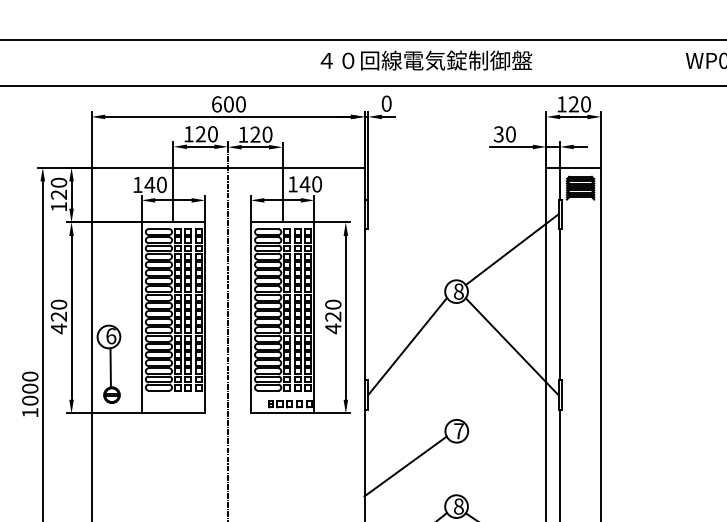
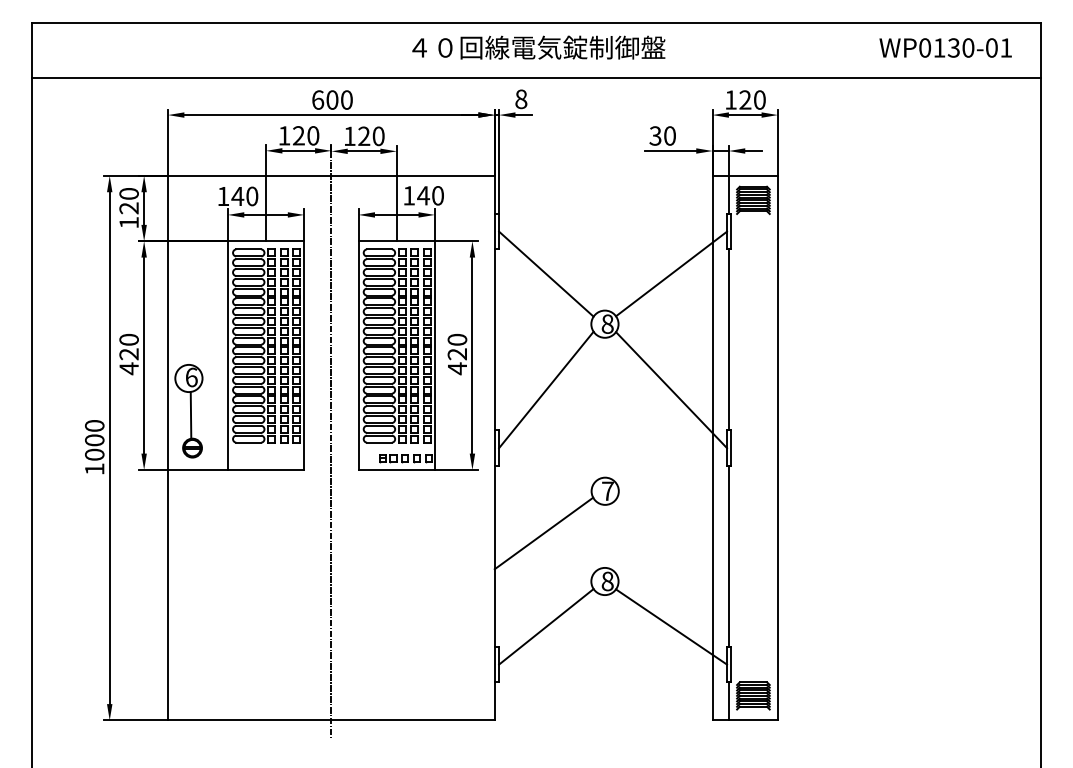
text: (426, 60) -> (538, 47), moved
text: (386, 103) -> (521, 99), 0 -> 8
line: (407, 249) -> (546, 273), added

